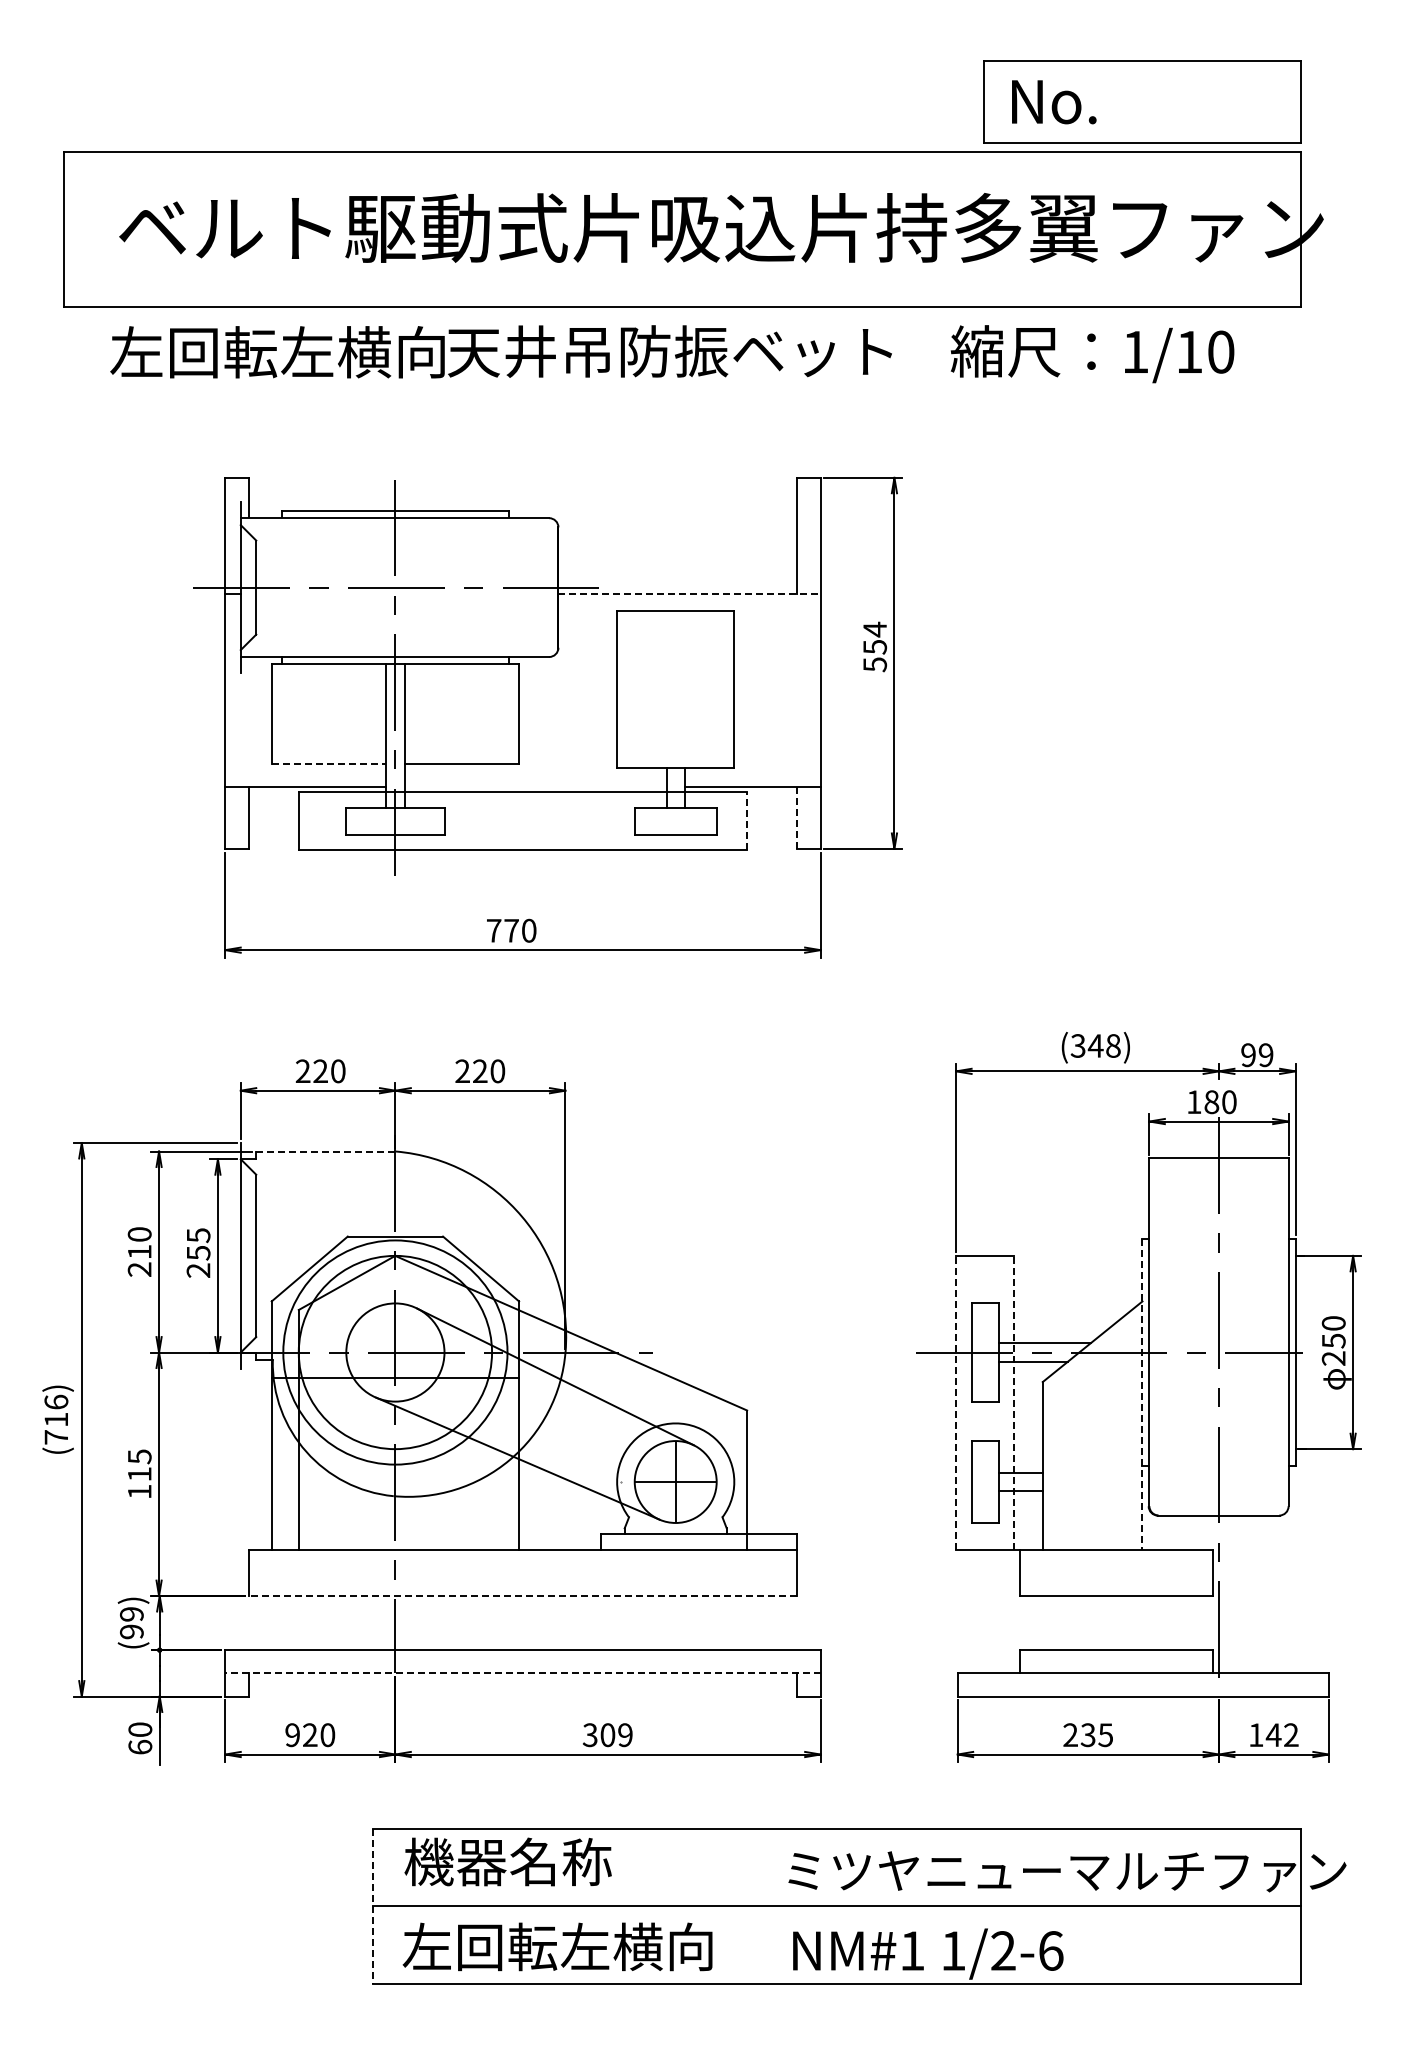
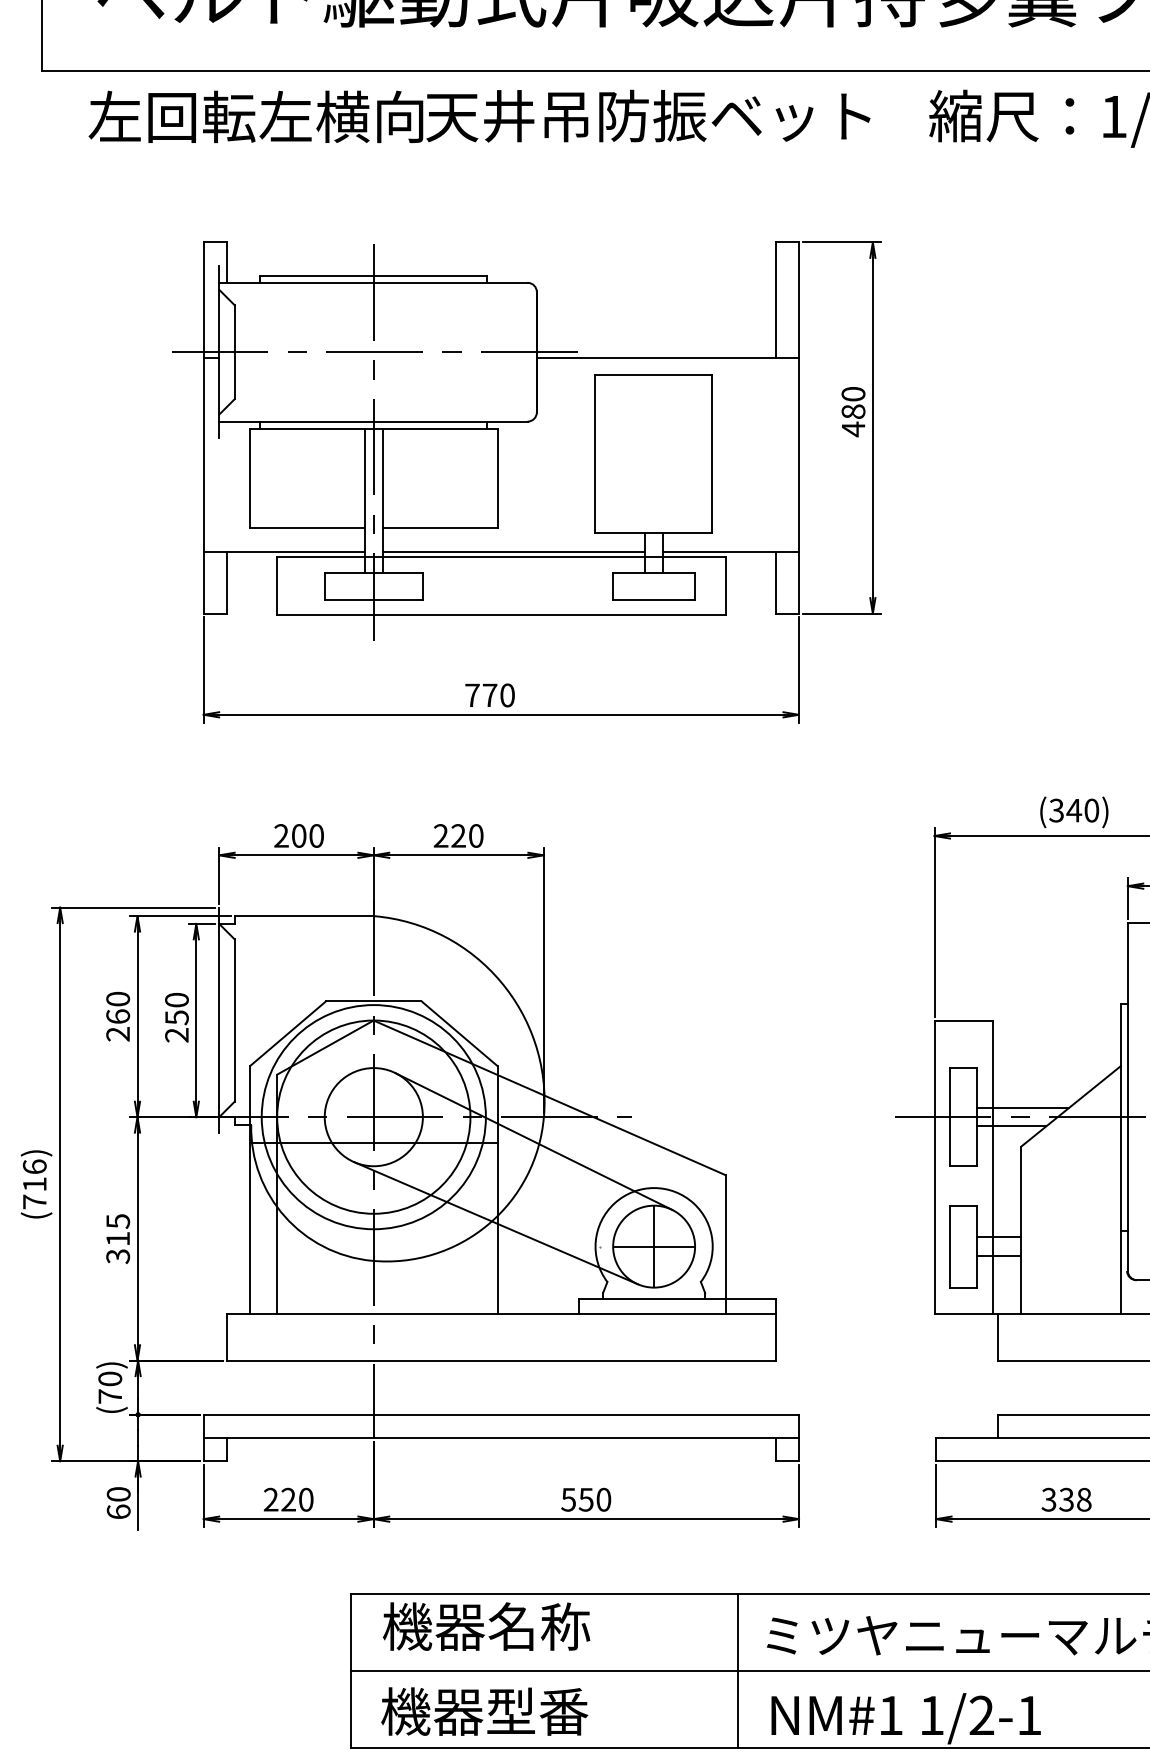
line: (690, 593) -> (668, 358), dashed -> solid
text: (875, 646) -> (853, 411), 554 -> 480
line: (329, 763) -> (307, 528), dashed -> solid
line: (535, 787) -> (513, 552), added
line: (797, 817) -> (775, 582), dashed -> solid
line: (747, 821) -> (725, 586), dashed -> solid
text: (1113, 1045) -> (1091, 810), (348) -> (340)
text: (320, 1071) -> (298, 836), 220 -> 200
line: (325, 1151) -> (303, 916), dashed -> solid
text: (198, 1235) -> (176, 1000), 255 -> 250
text: (139, 1251) -> (117, 1016), 210 -> 260
line: (1142, 1394) -> (1120, 1159), dashed -> solid
line: (956, 1402) -> (934, 1167), dashed -> solid
line: (1014, 1402) -> (992, 1167), dashed -> solid
text: (139, 1491) -> (117, 1256), 115 -> 315
line: (522, 1596) -> (500, 1361), dashed -> solid
text: (131, 1623) -> (109, 1388), (99) -> (70)
line: (522, 1673) -> (500, 1438), dashed -> solid
text: (292, 1735) -> (270, 1500), 920 -> 220
text: (607, 1735) -> (585, 1500), 309 -> 550
text: (1088, 1735) -> (1066, 1500), 235 -> 338
line: (372, 1906) -> (350, 1671), dashed -> solid
line: (759, 1906) -> (737, 1671), added
text: (557, 1946) -> (535, 1711), 左回転左横向 -> 機器型番
text: (1051, 1950) -> (1029, 1715), 1/2-6 -> 1/2-1

